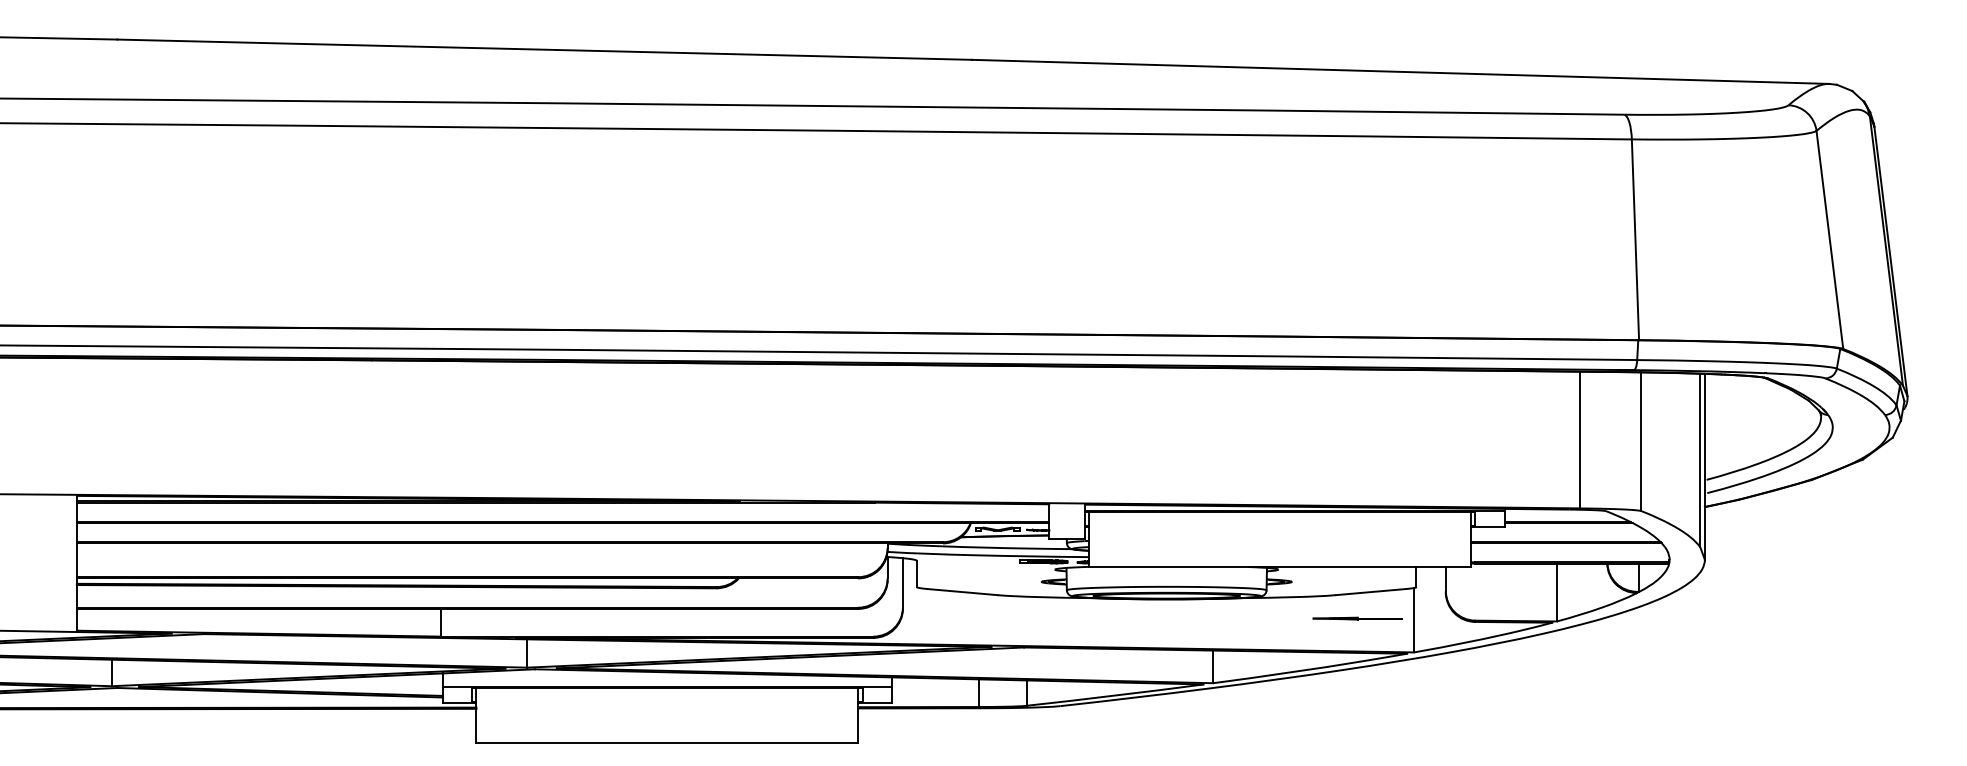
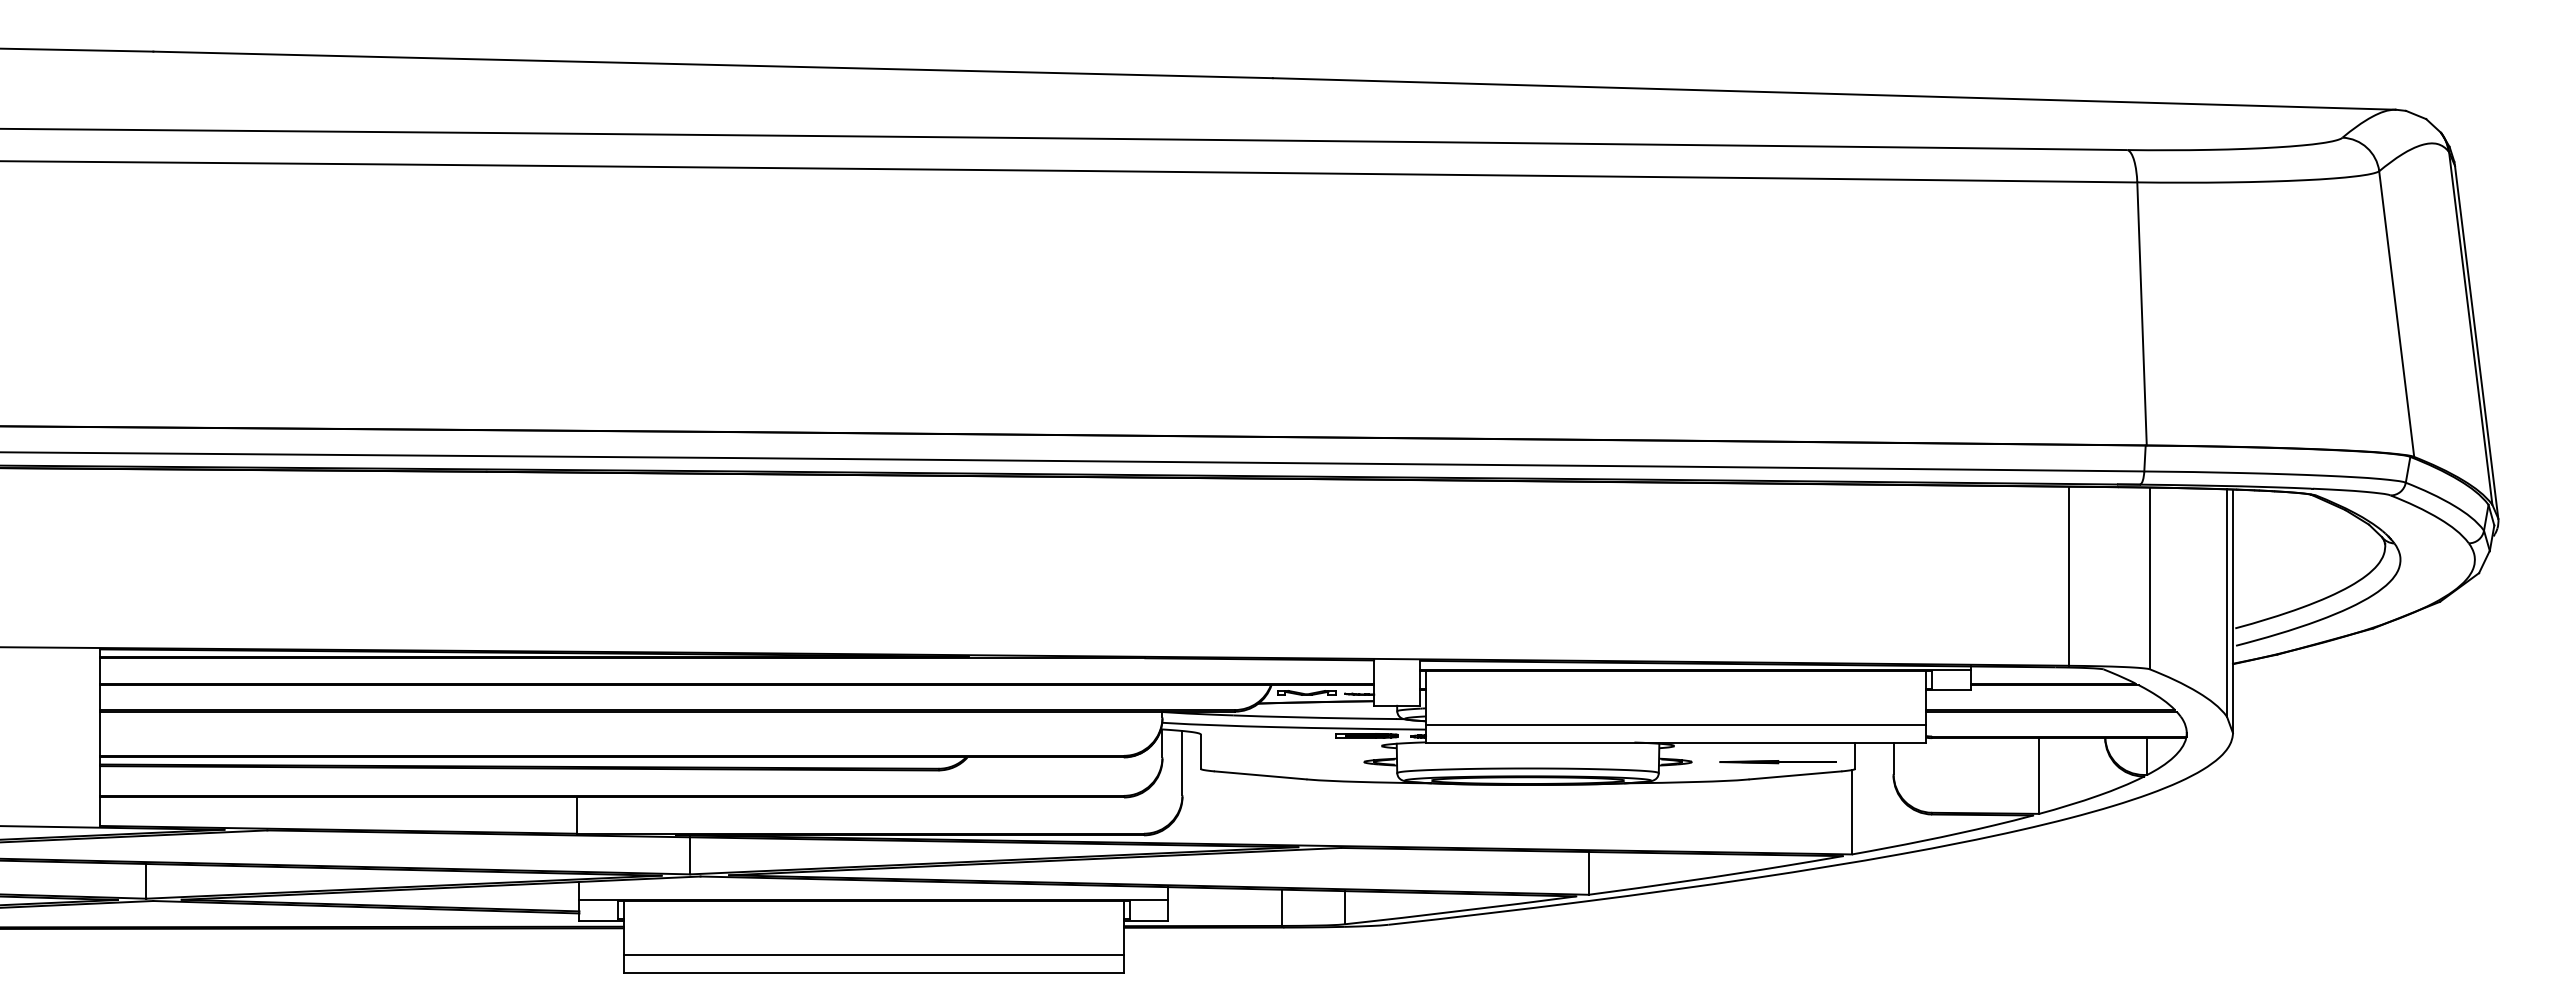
line: (1280, 554) -> (1676, 725), added
part: (1357, 618) -> (1777, 762), moved
line: (667, 729) -> (873, 955), added

